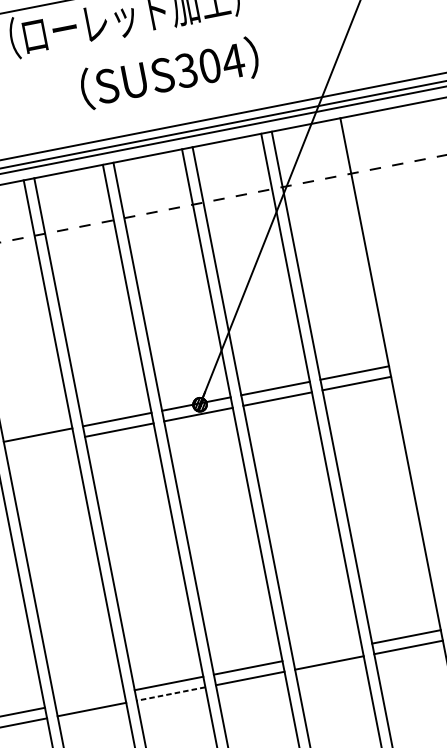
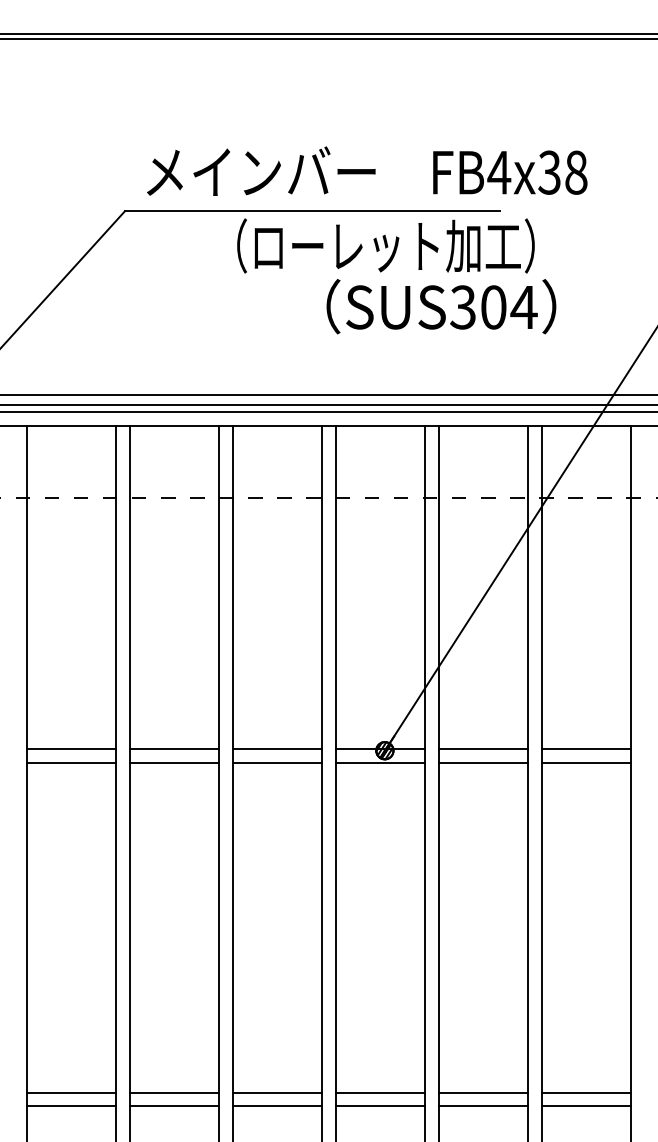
text: (169, 73) -> (441, 306), moved
line: (40, 445) -> (174, 762), added
line: (327, 652) -> (483, 1092), added
line: (171, 694) -> (277, 1106), dashed -> solid
line: (89, 698) -> (174, 1092), added

